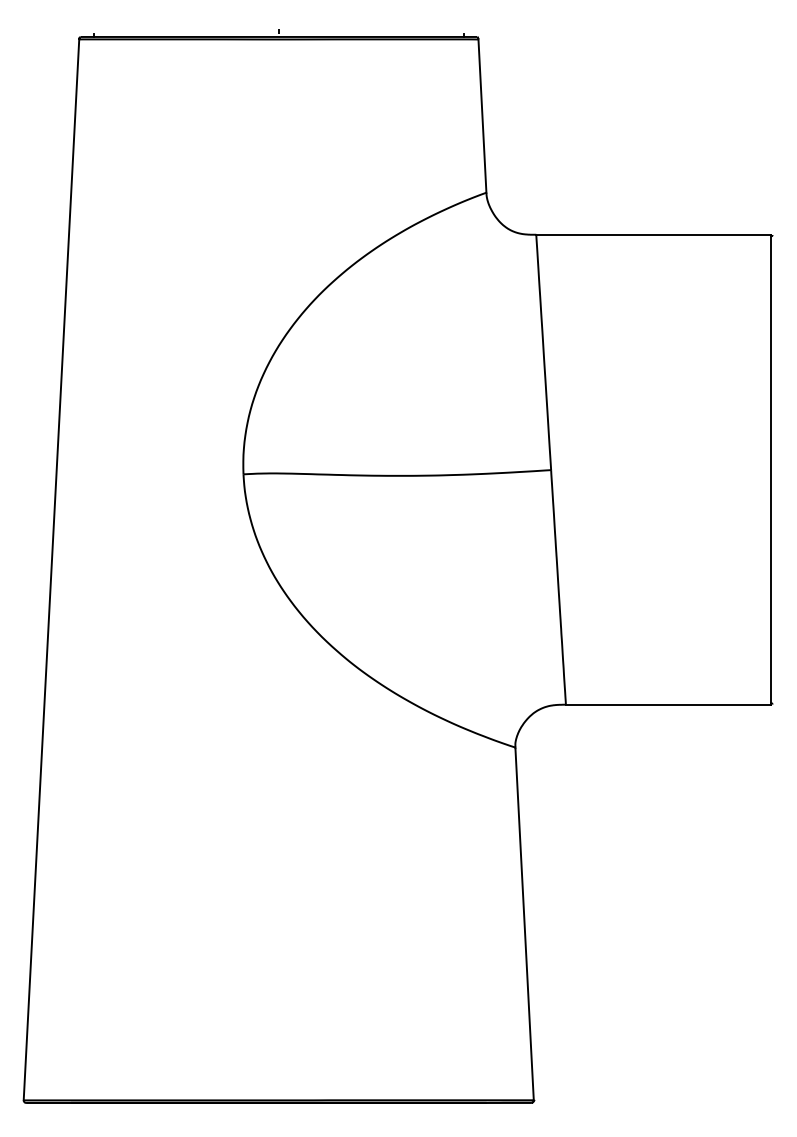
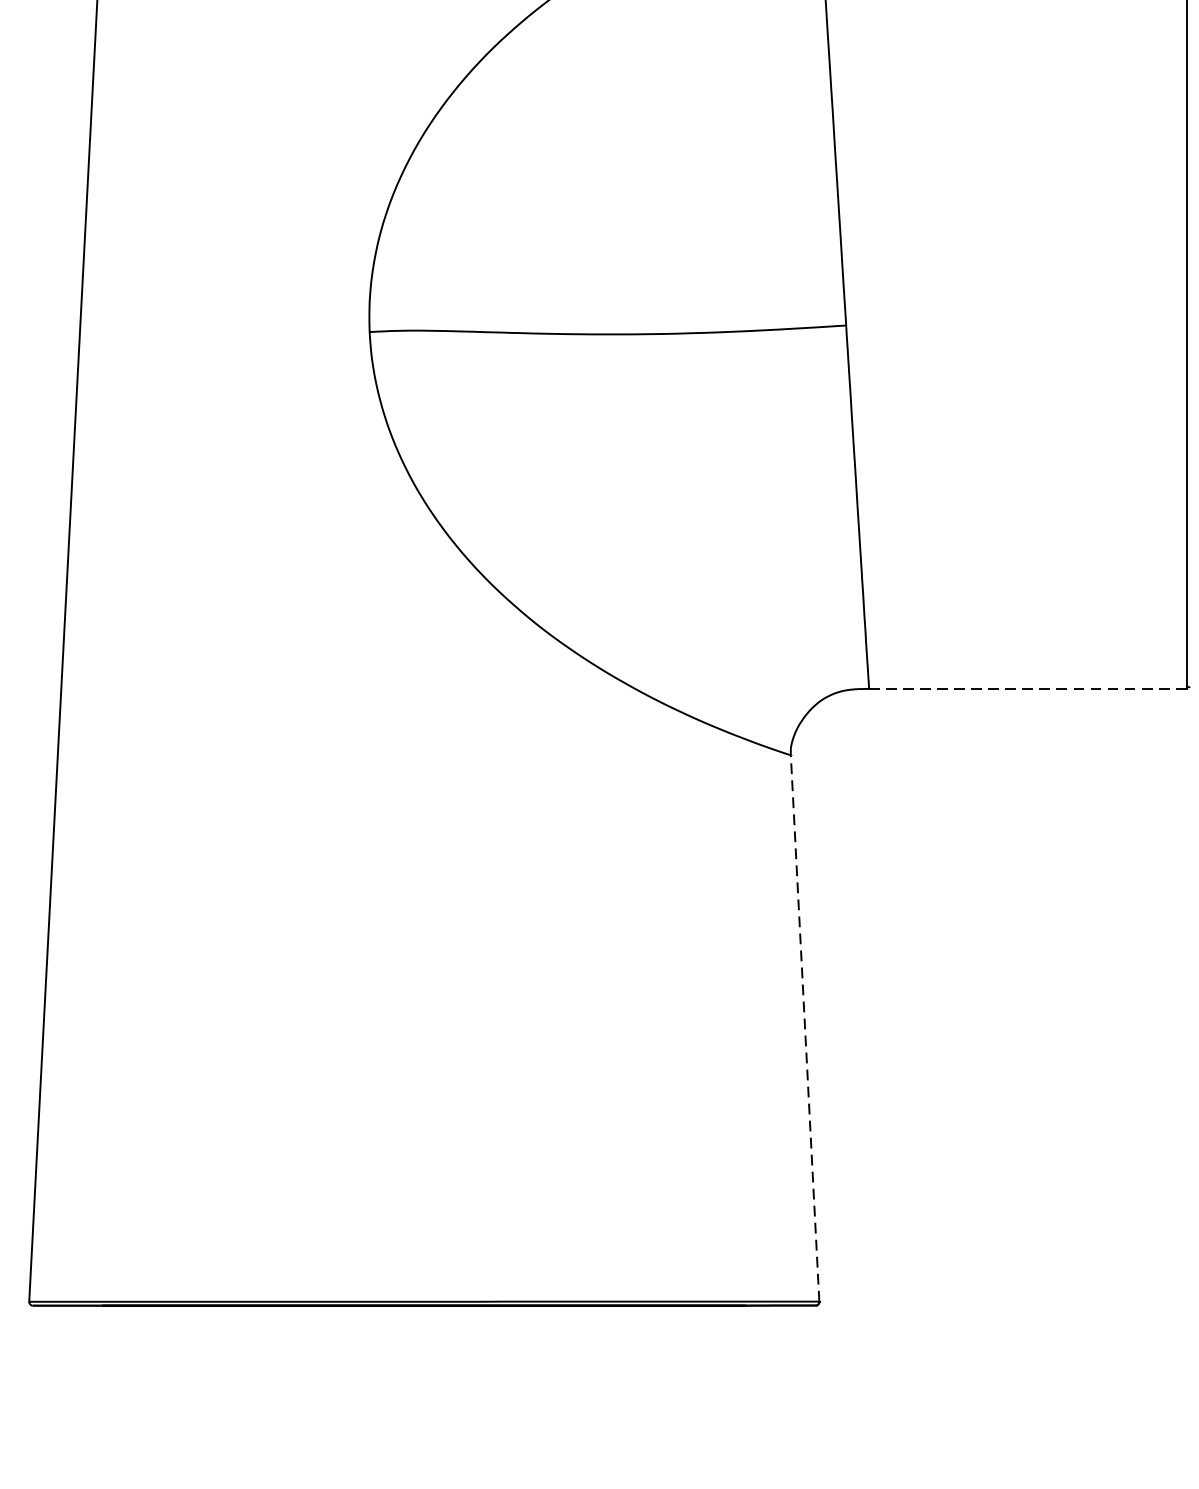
line: (668, 704) -> (1027, 688), solid -> dashed
line: (524, 923) -> (804, 1027), solid -> dashed

